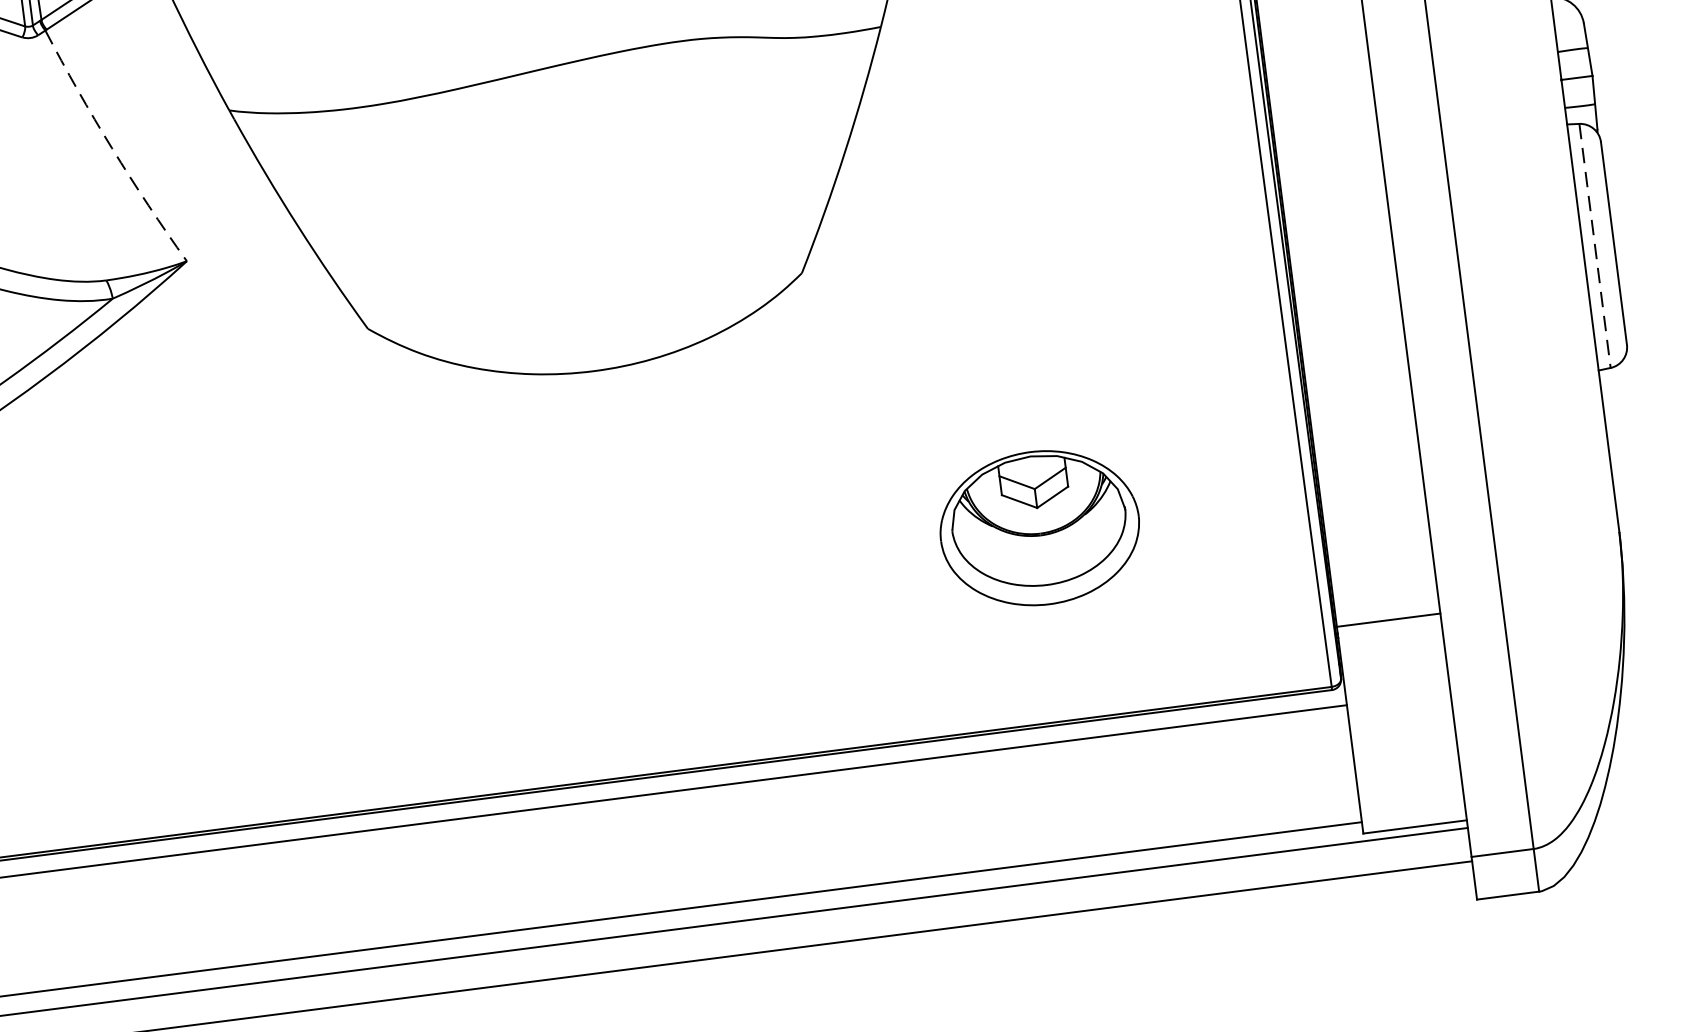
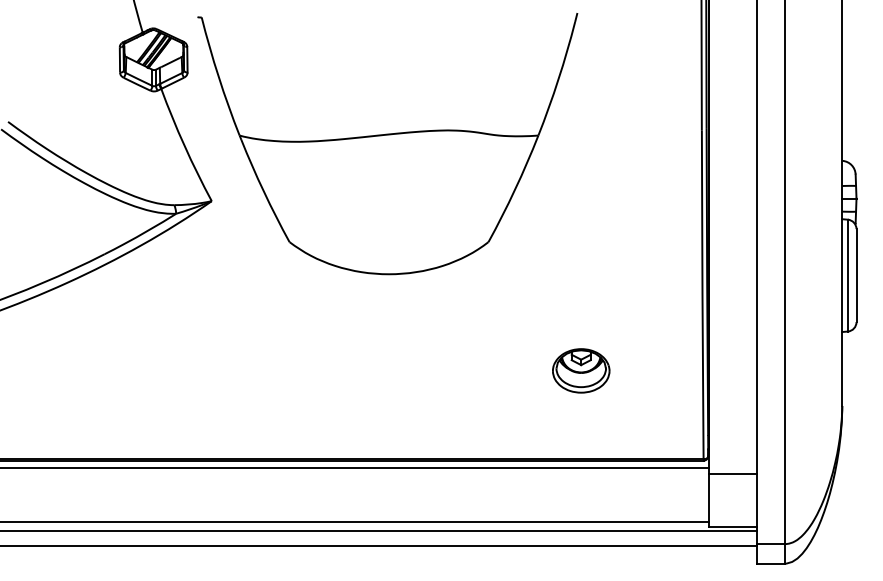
arc: (111, 147) -> (184, 145), dashed -> solid
line: (1594, 245) -> (847, 275), dashed -> solid
part: (1040, 527) -> (581, 370), size x0.62
line: (1387, 620) -> (732, 473), moved

